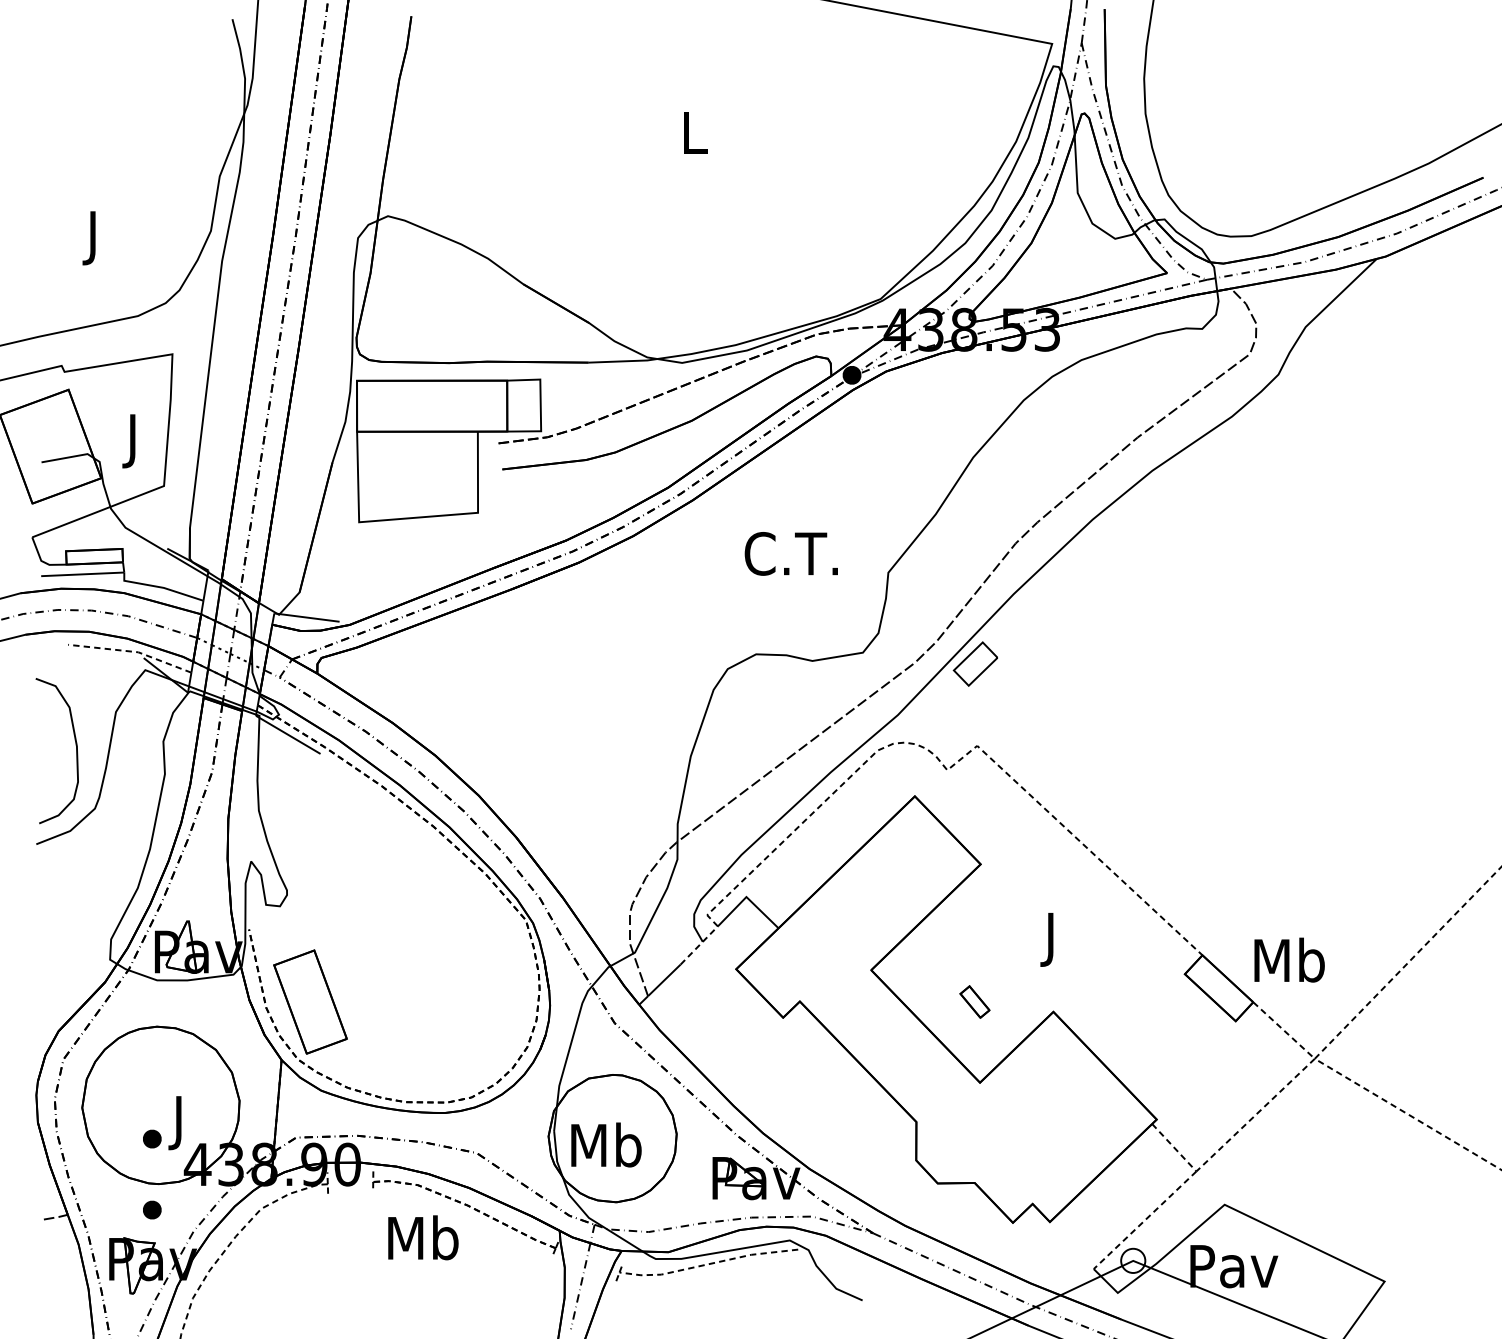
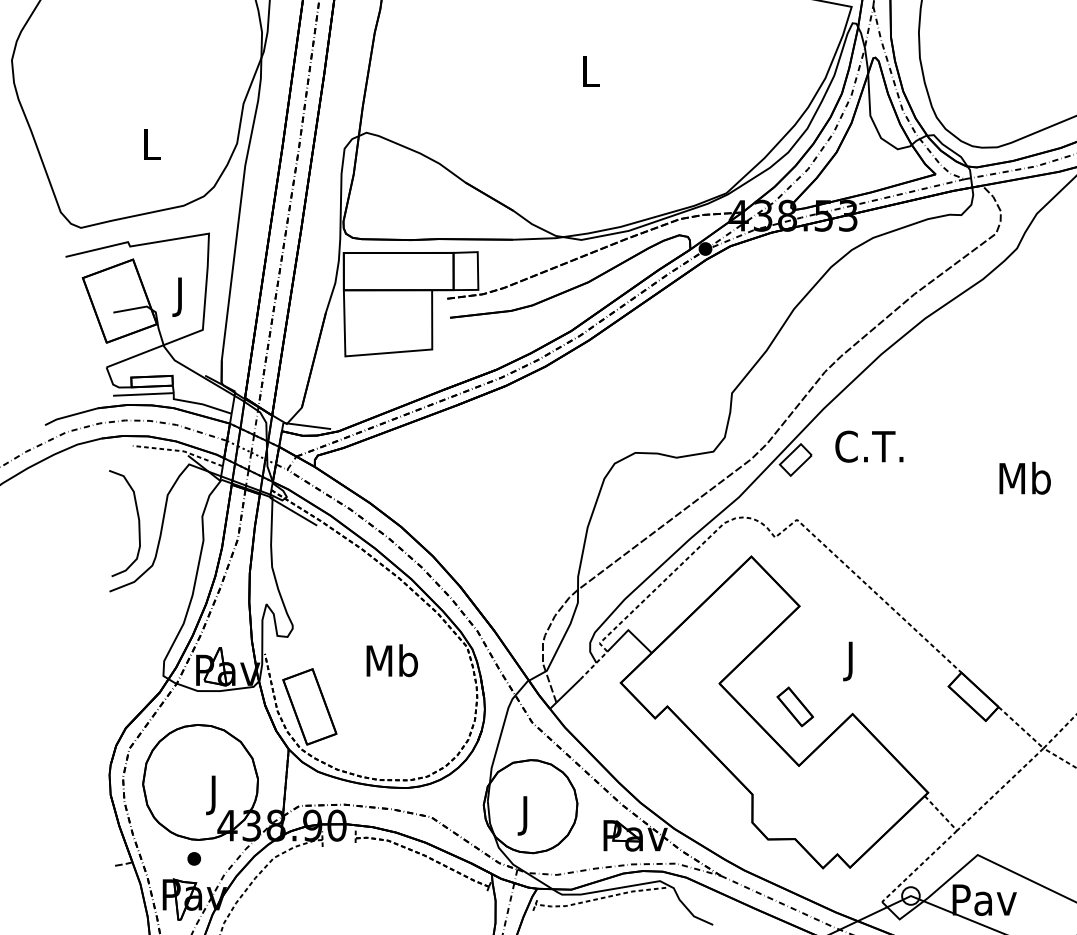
text: (94, 238) -> (152, 149), J -> L
text: (790, 553) -> (868, 446), moved
text: (1289, 959) -> (1025, 477), moved
part: (974, 1001) -> (794, 706), size x1.67
part: (152, 1138) -> (194, 806), removed
text: (606, 1150) -> (526, 815), Mb -> J
text: (423, 1237) -> (392, 660), moved

